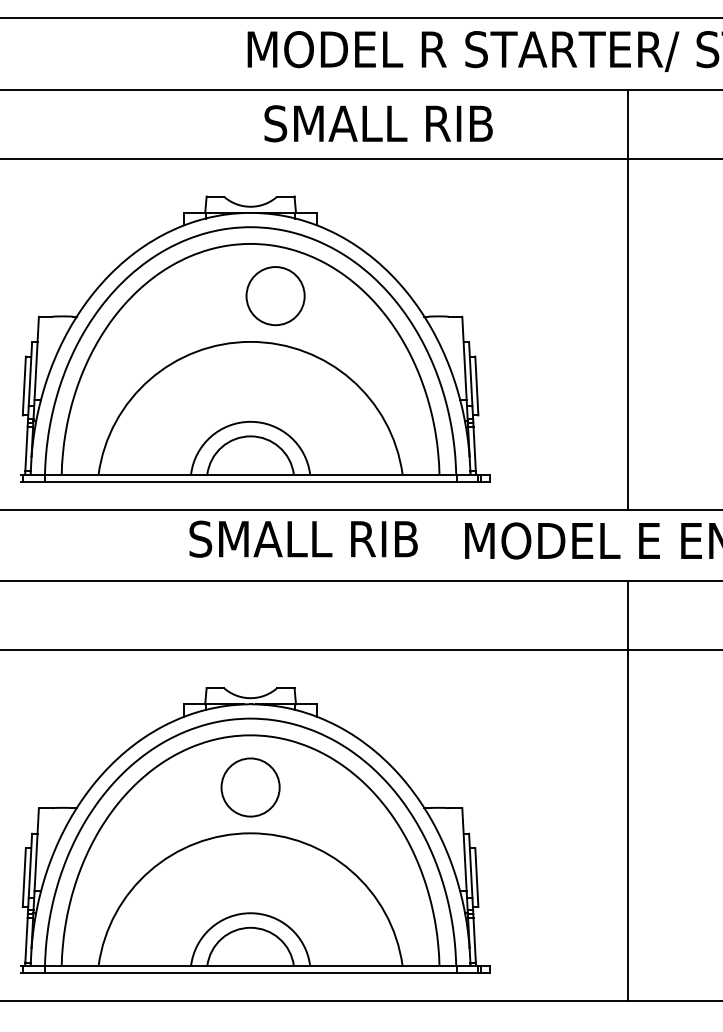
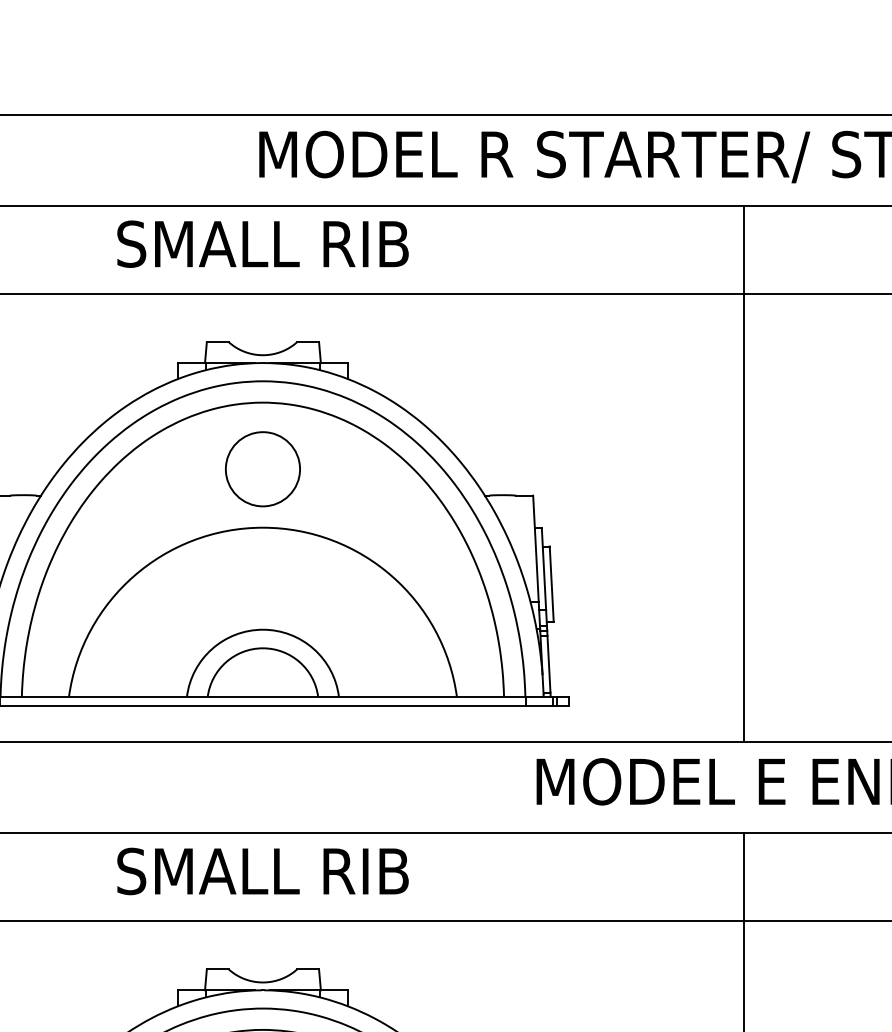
text: (378, 123) -> (262, 243), moved
circle: (275, 296) -> (262, 469), moved
text: (303, 538) -> (262, 870), moved

